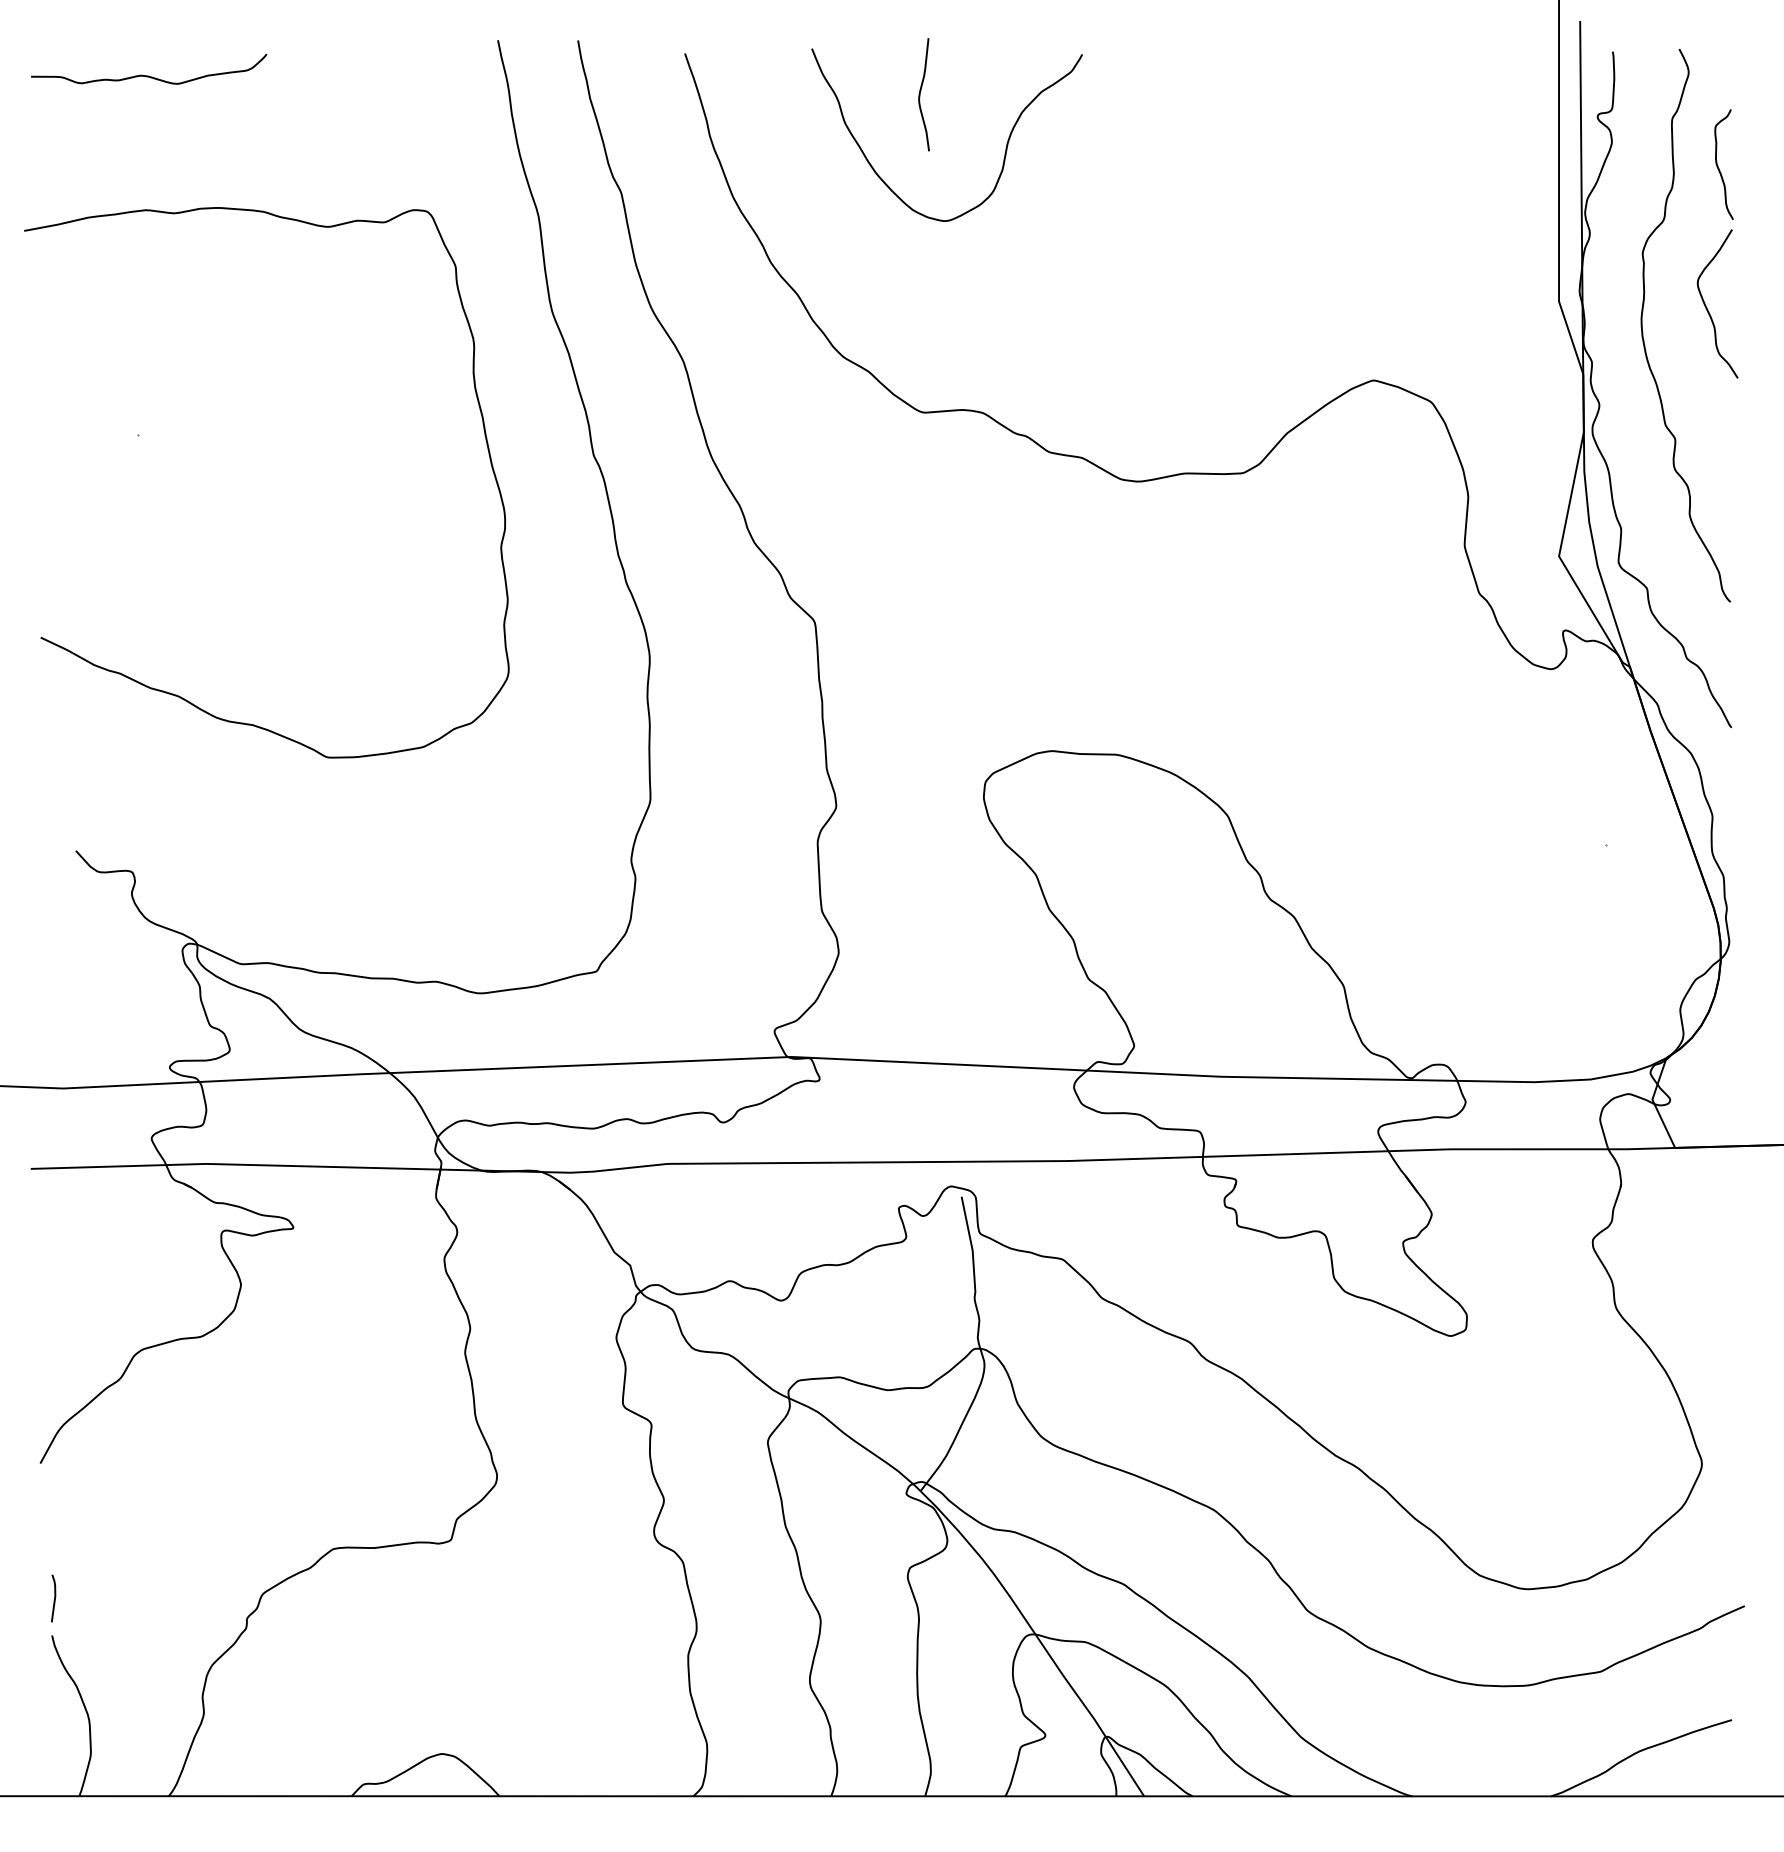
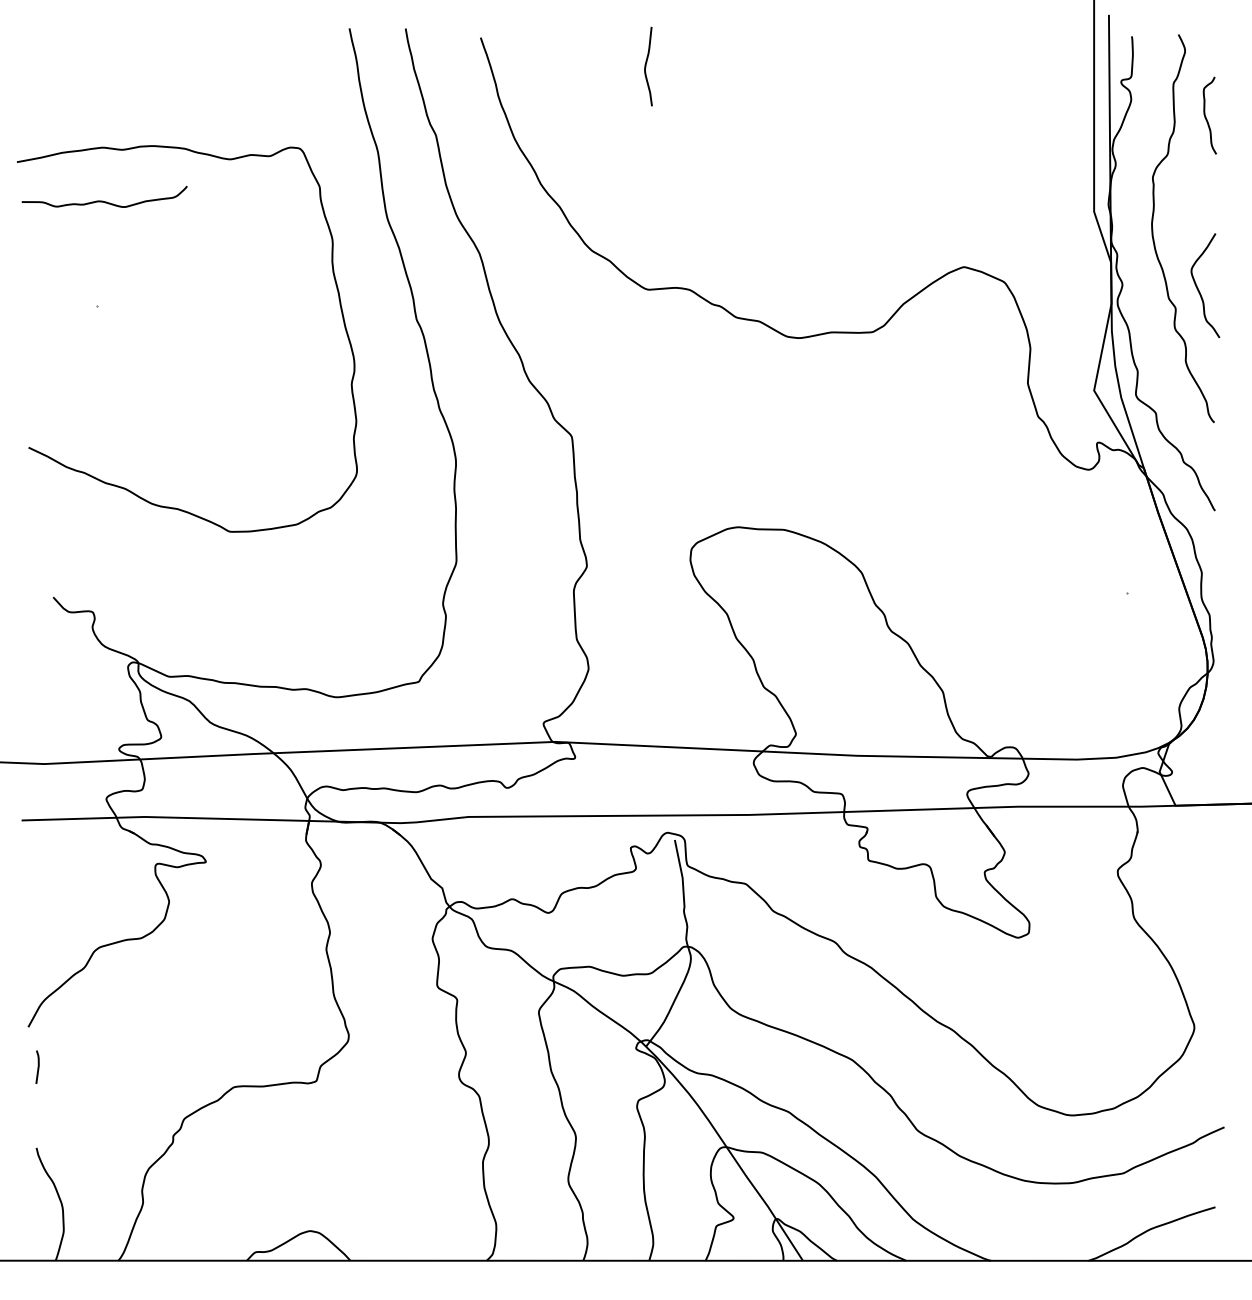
curve: (148, 75) -> (104, 201), moved
curve: (1005, 147) -> (705, 103), removed
curve: (1707, 307) -> (1198, 288), moved
line: (54, 1598) -> (38, 1067), moved

